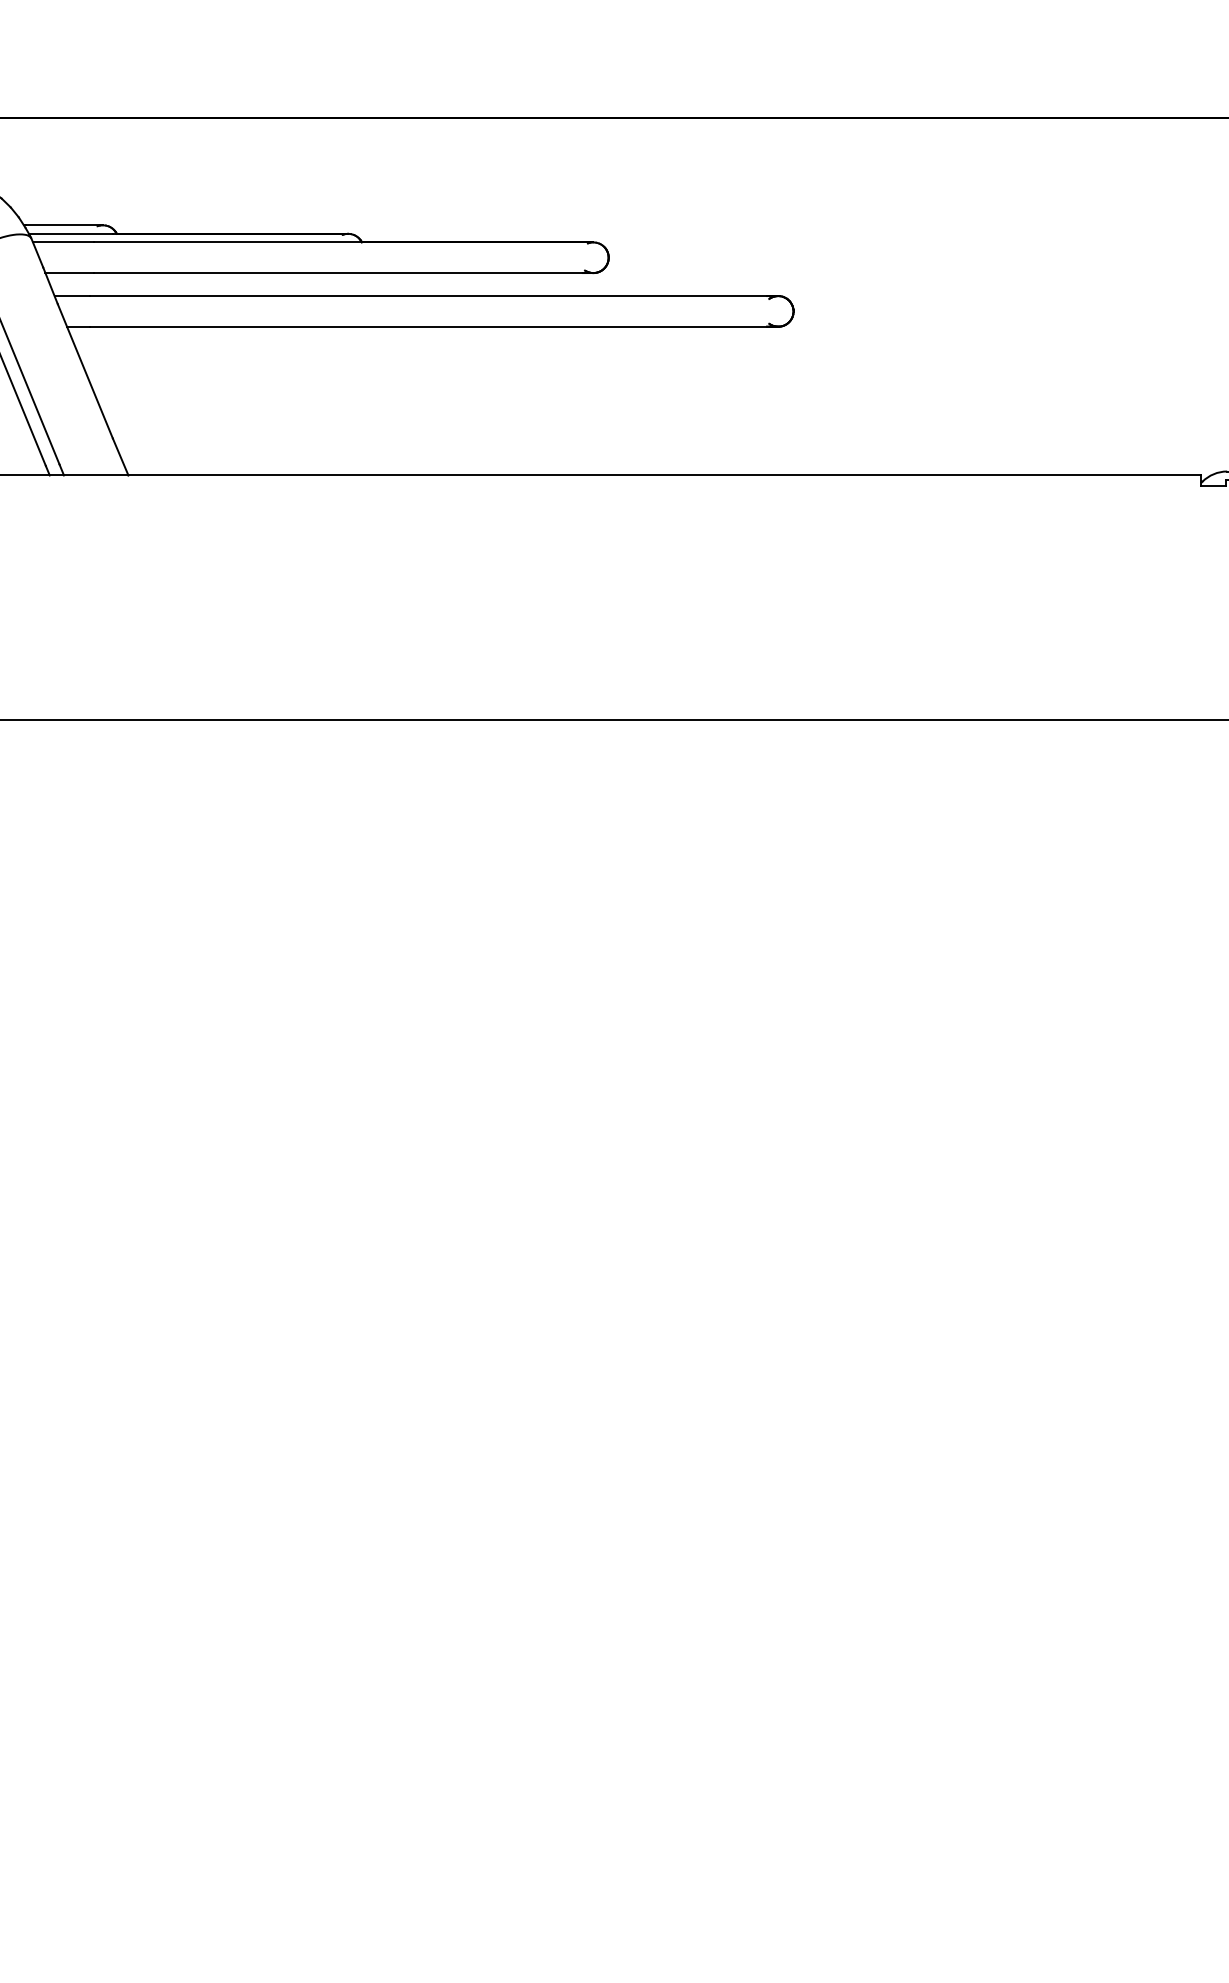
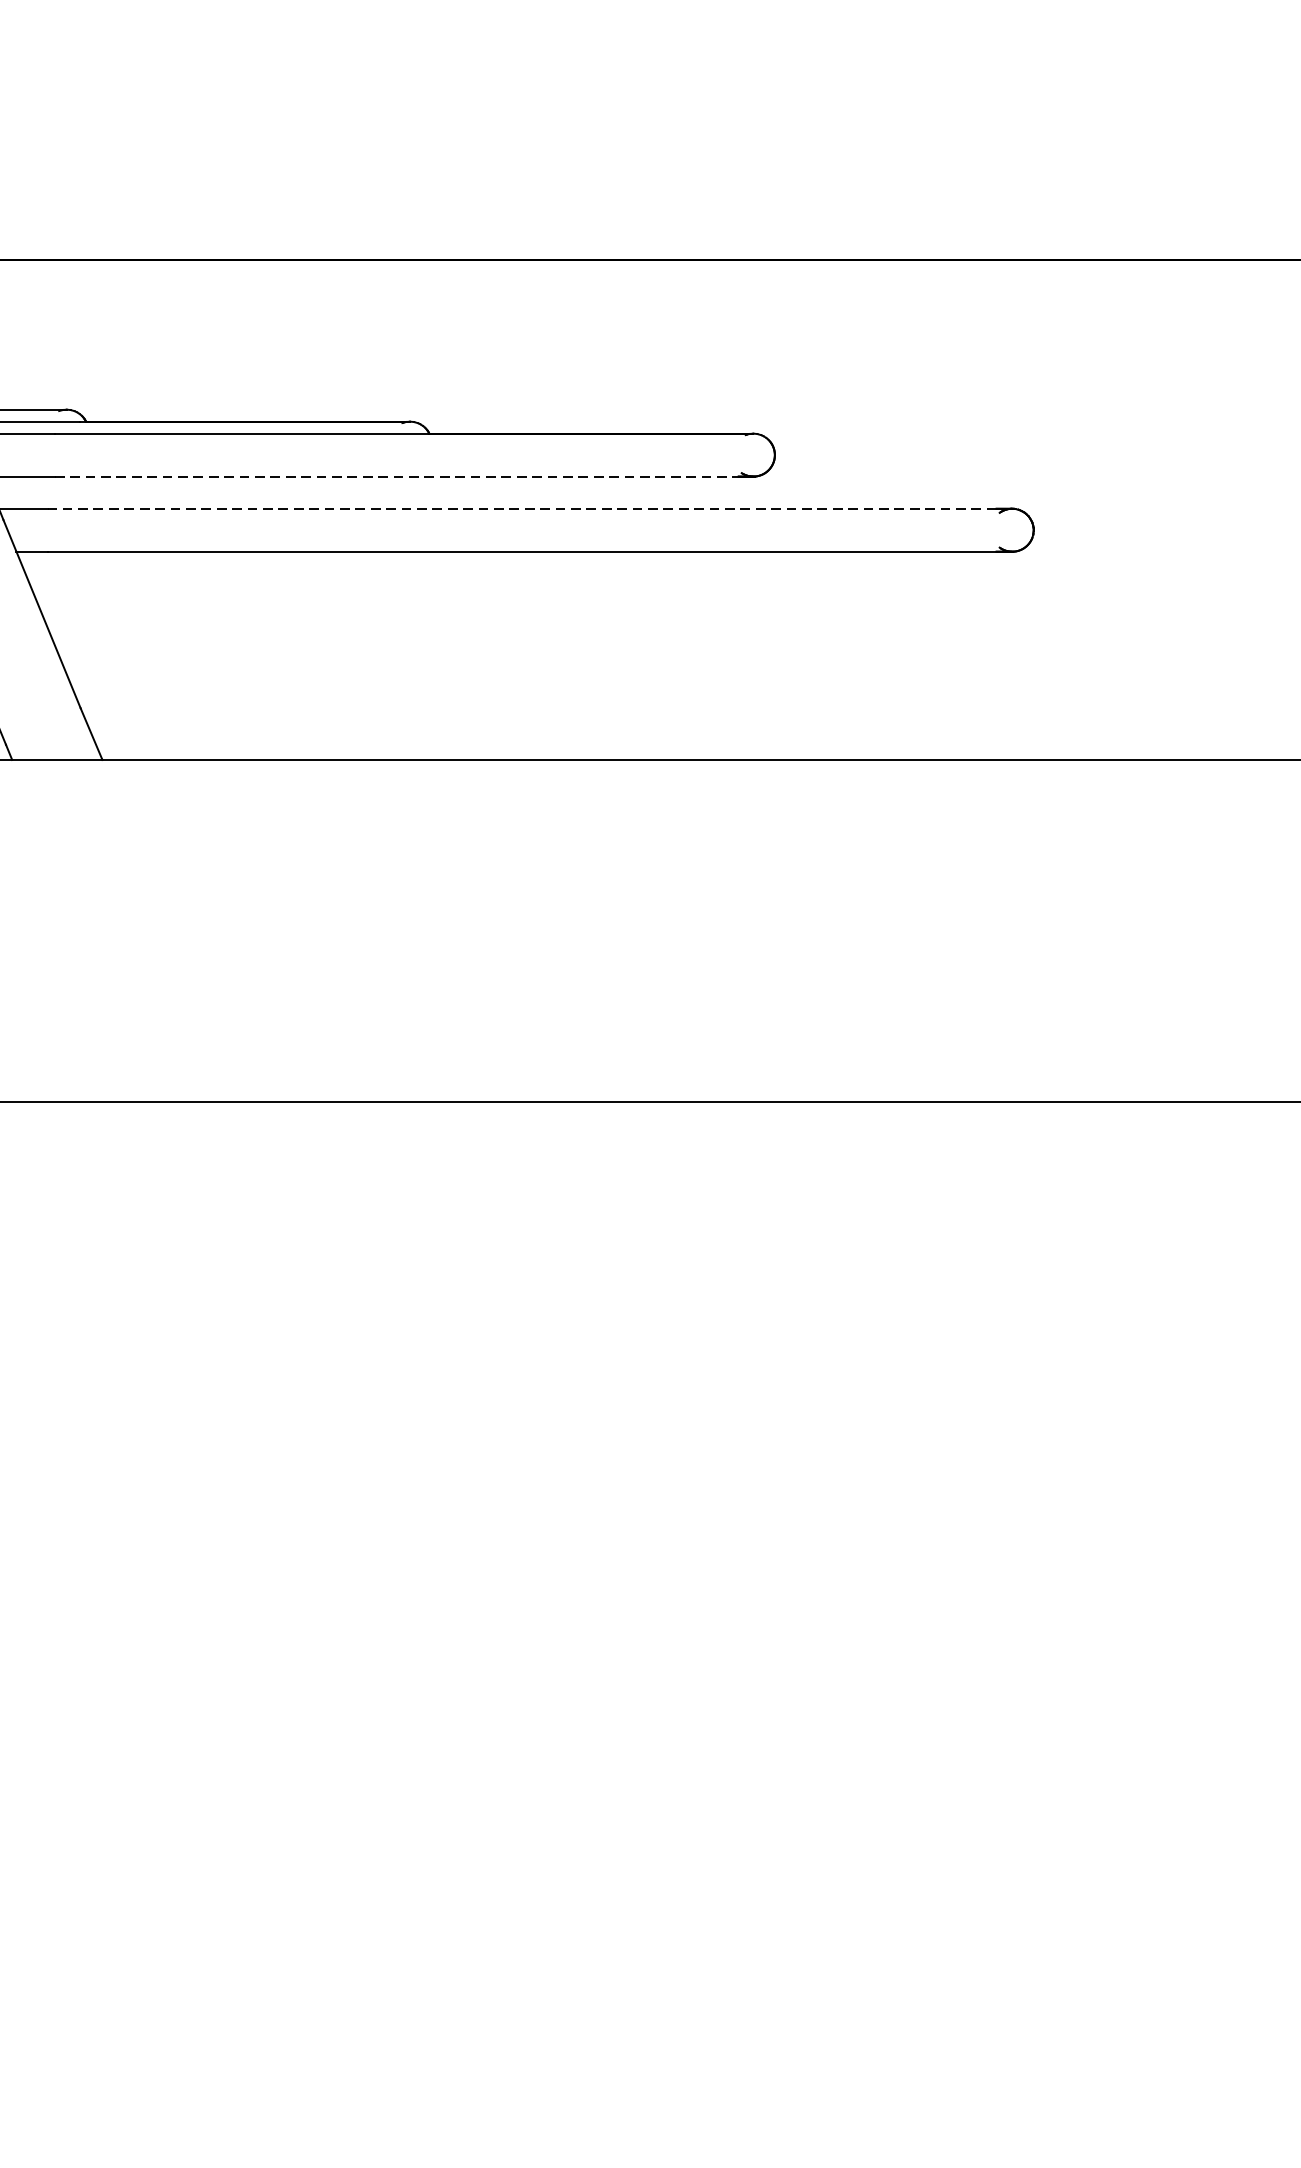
line: (339, 273) -> (397, 477), solid -> dashed
line: (428, 296) -> (522, 509), solid -> dashed

